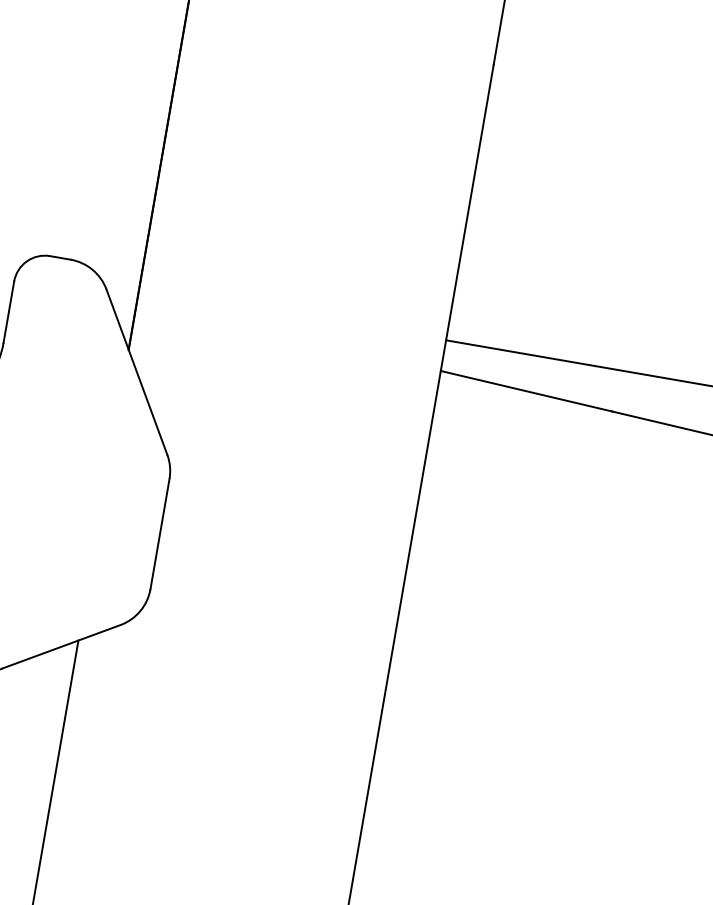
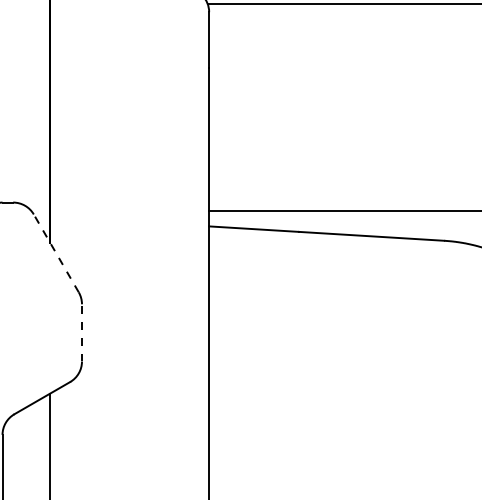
line: (137, 372) -> (56, 253), solid -> dashed
line: (161, 533) -> (82, 332), solid -> dashed

